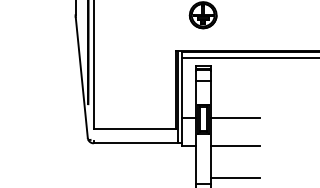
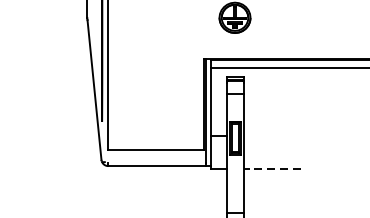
line: (235, 117) -> (272, 136), removed
line: (235, 145) -> (272, 168), solid -> dashed
line: (235, 177) -> (272, 205), removed

